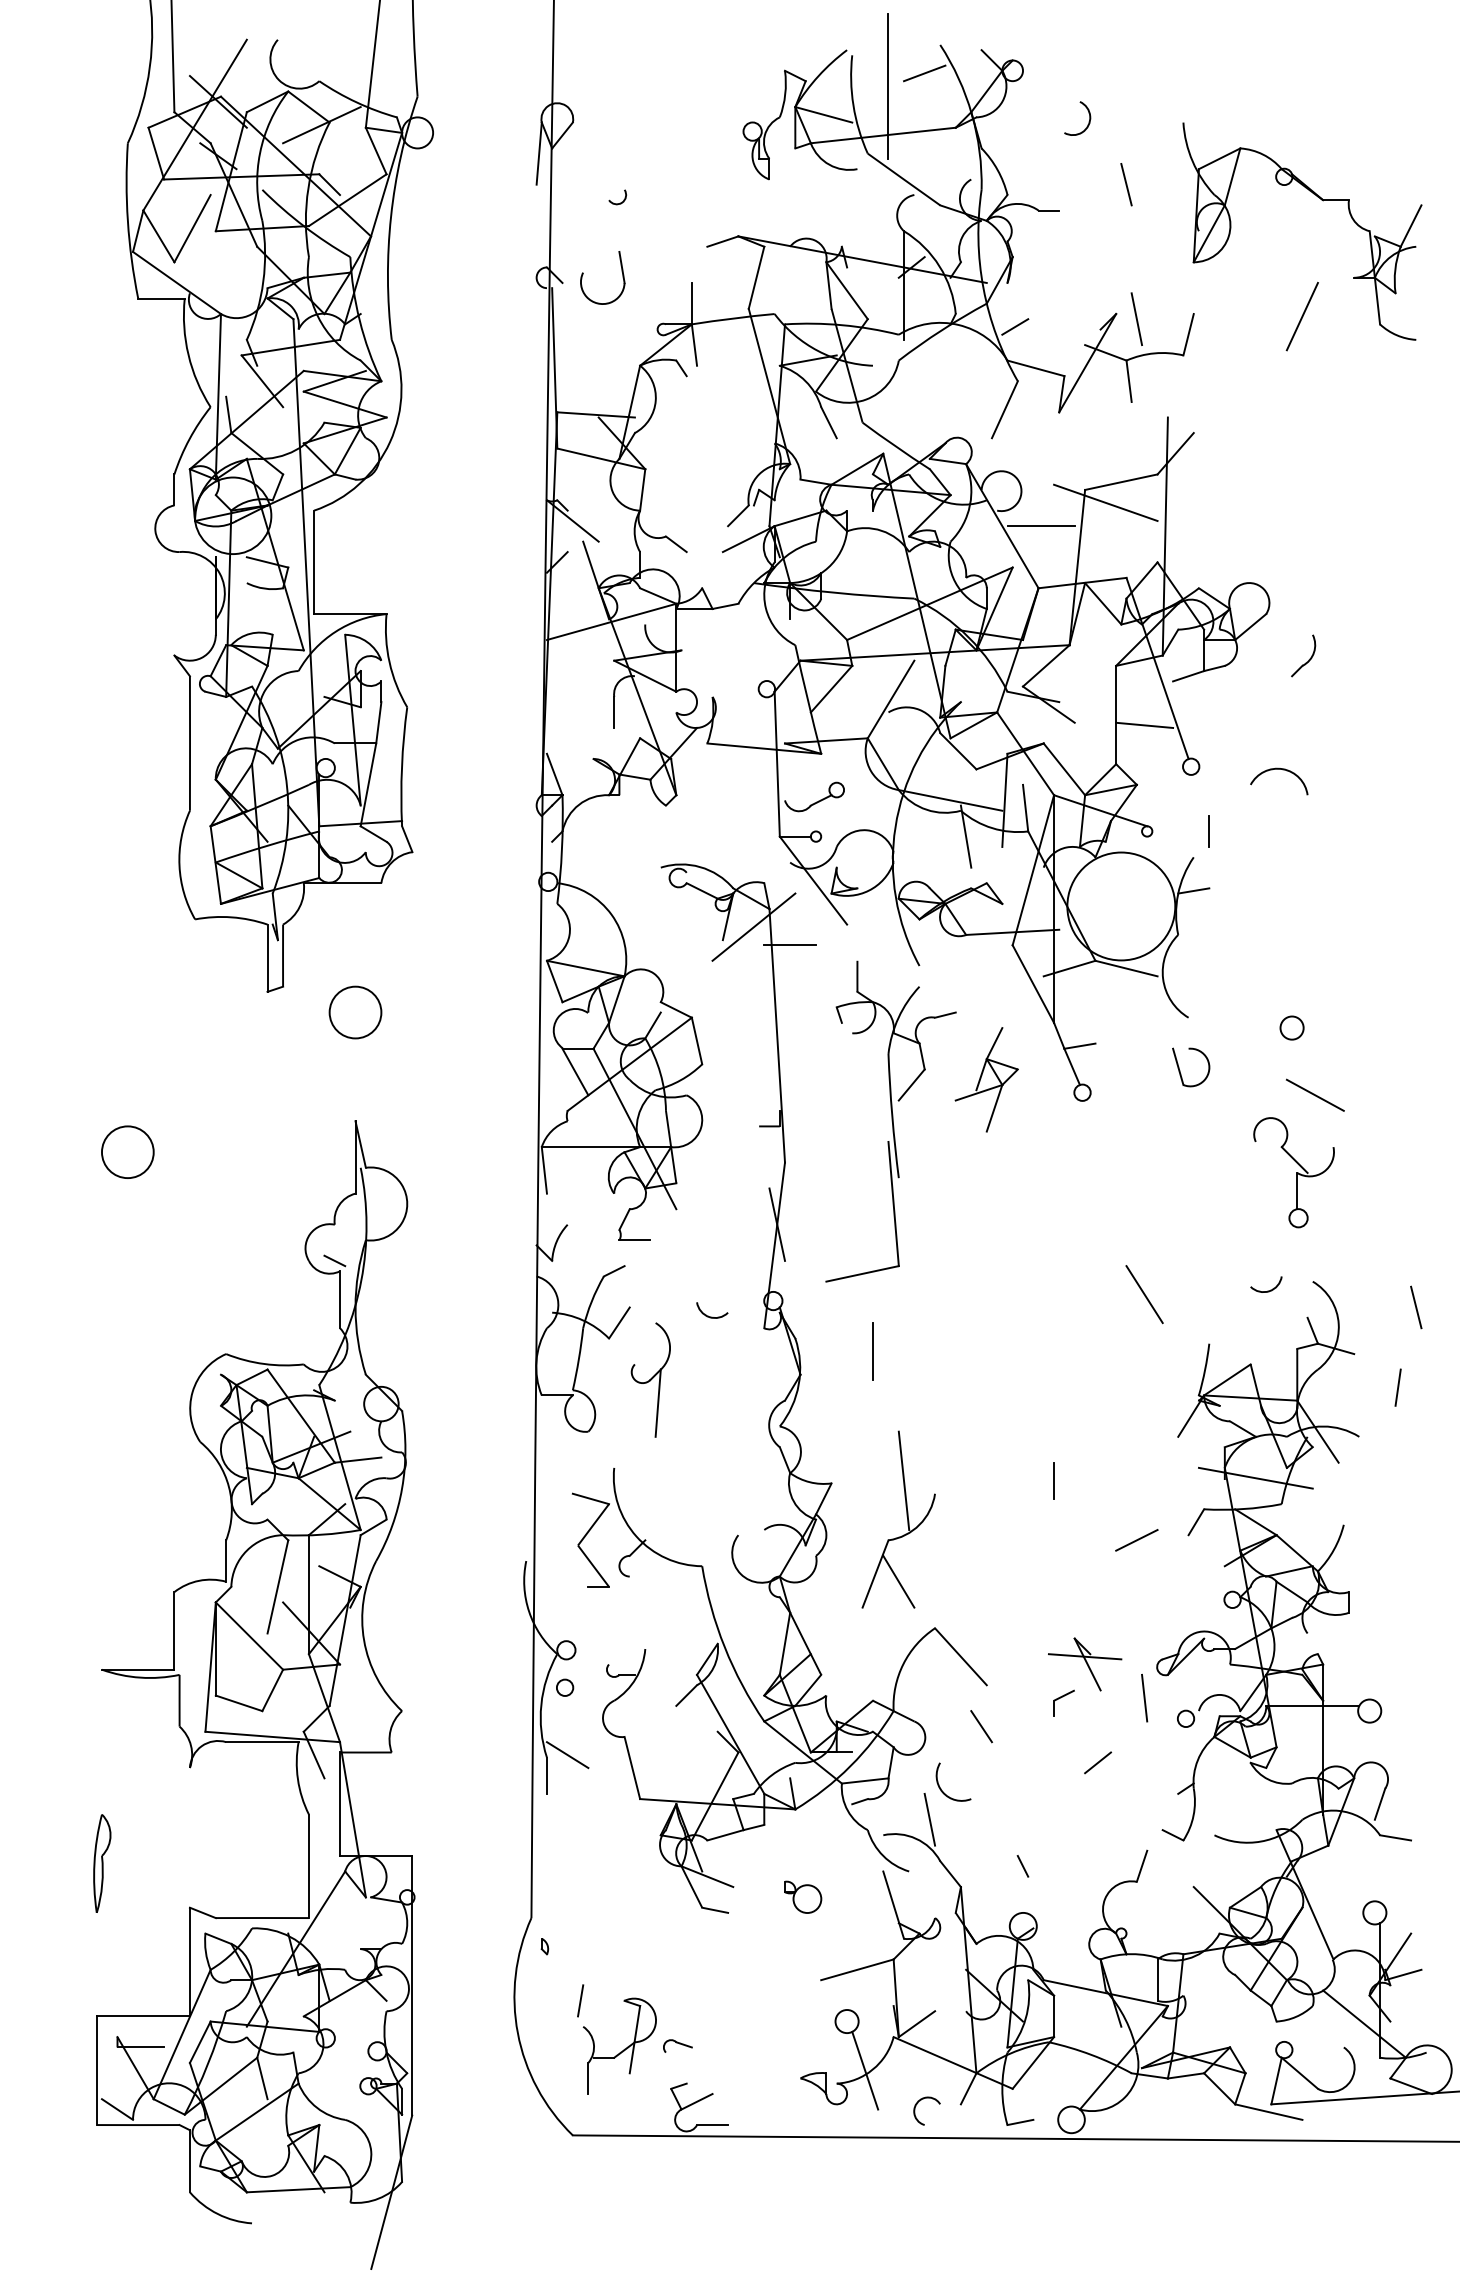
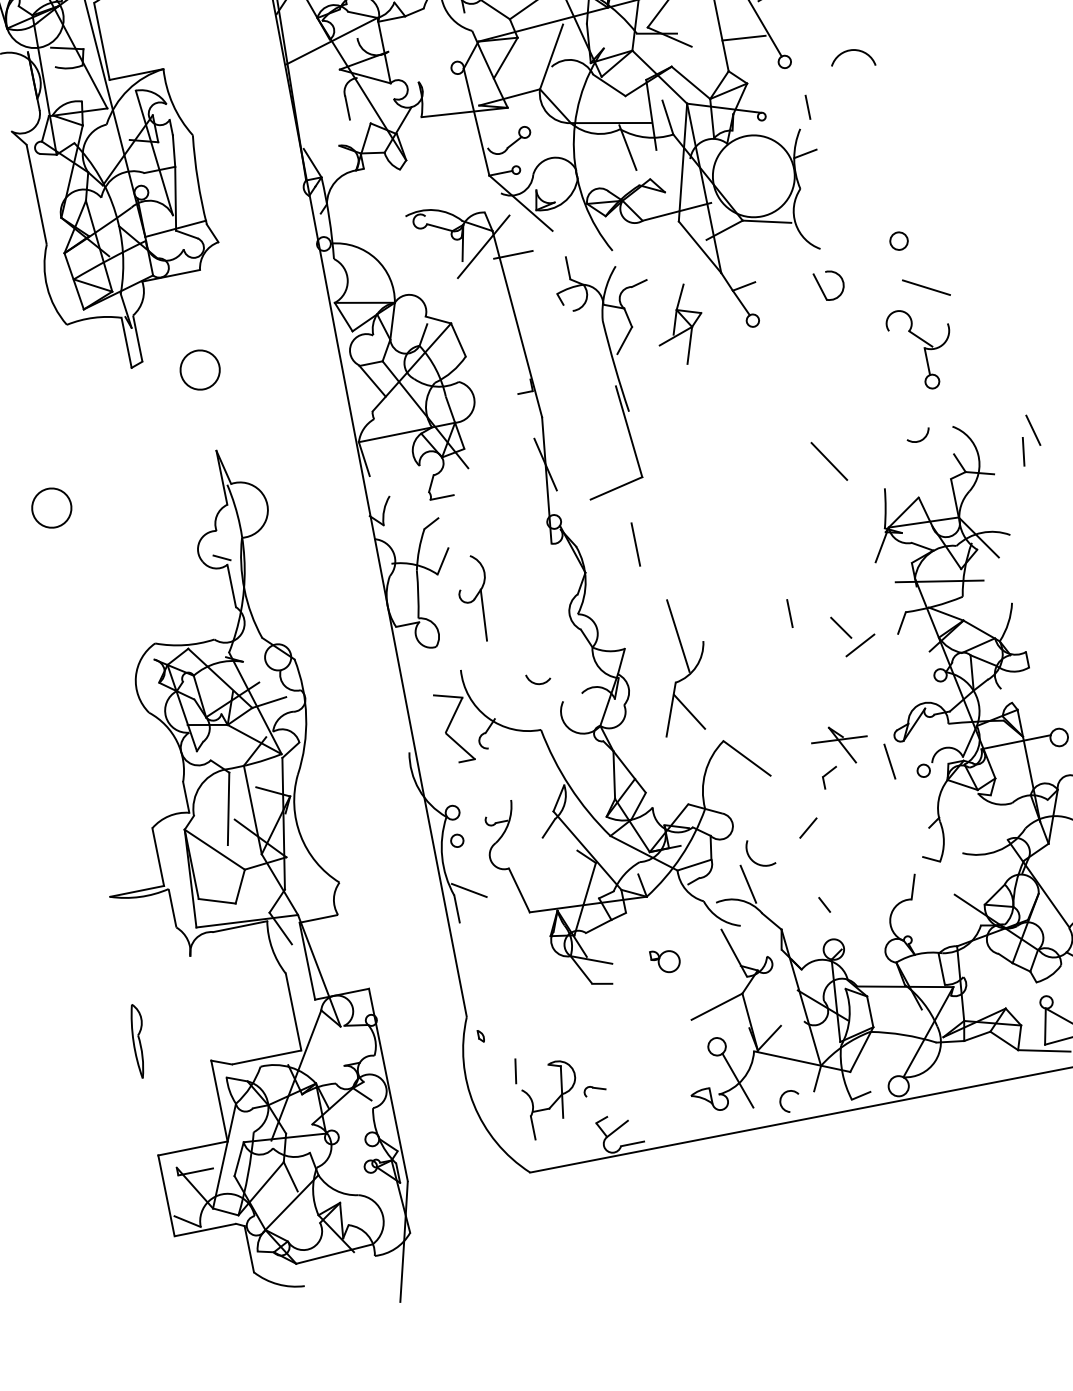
arc: (712, 1316) -> (539, 683), moved
line: (1397, 1387) -> (1023, 451), moved
line: (981, 1726) -> (841, 627), moved
line: (1098, 1762) -> (808, 827), moved

